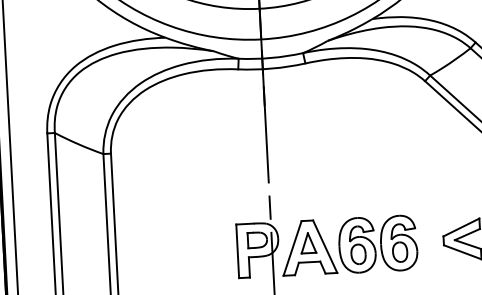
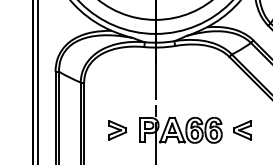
part: (189, 254) -> (117, 130), added

